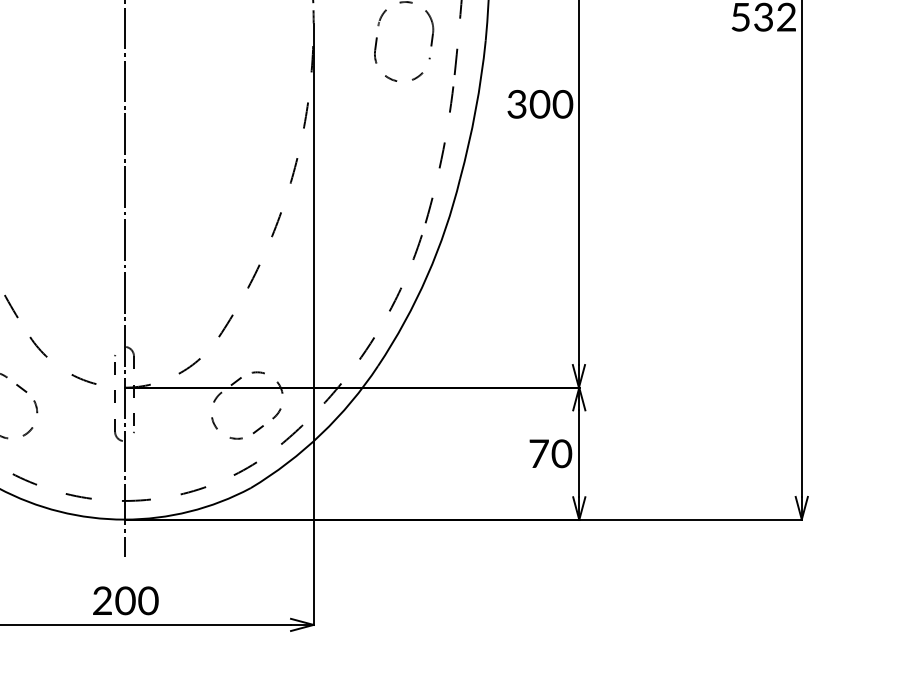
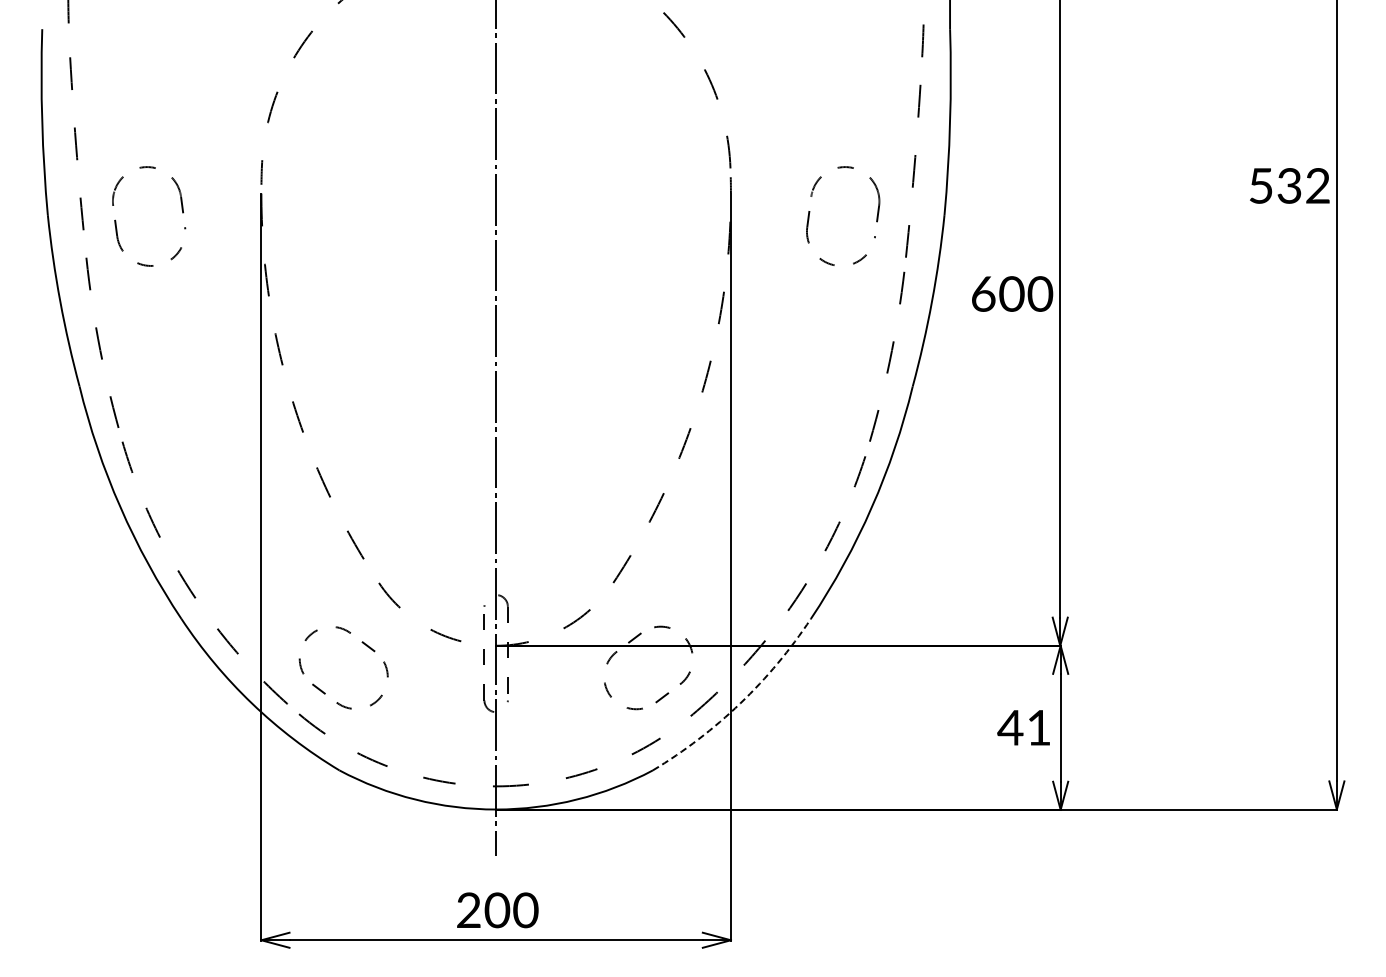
text: (517, 103) -> (983, 293), 300 -> 600
arc: (321, 434) -> (740, 703), solid -> dashed
text: (550, 453) -> (1024, 727), 70 -> 41

